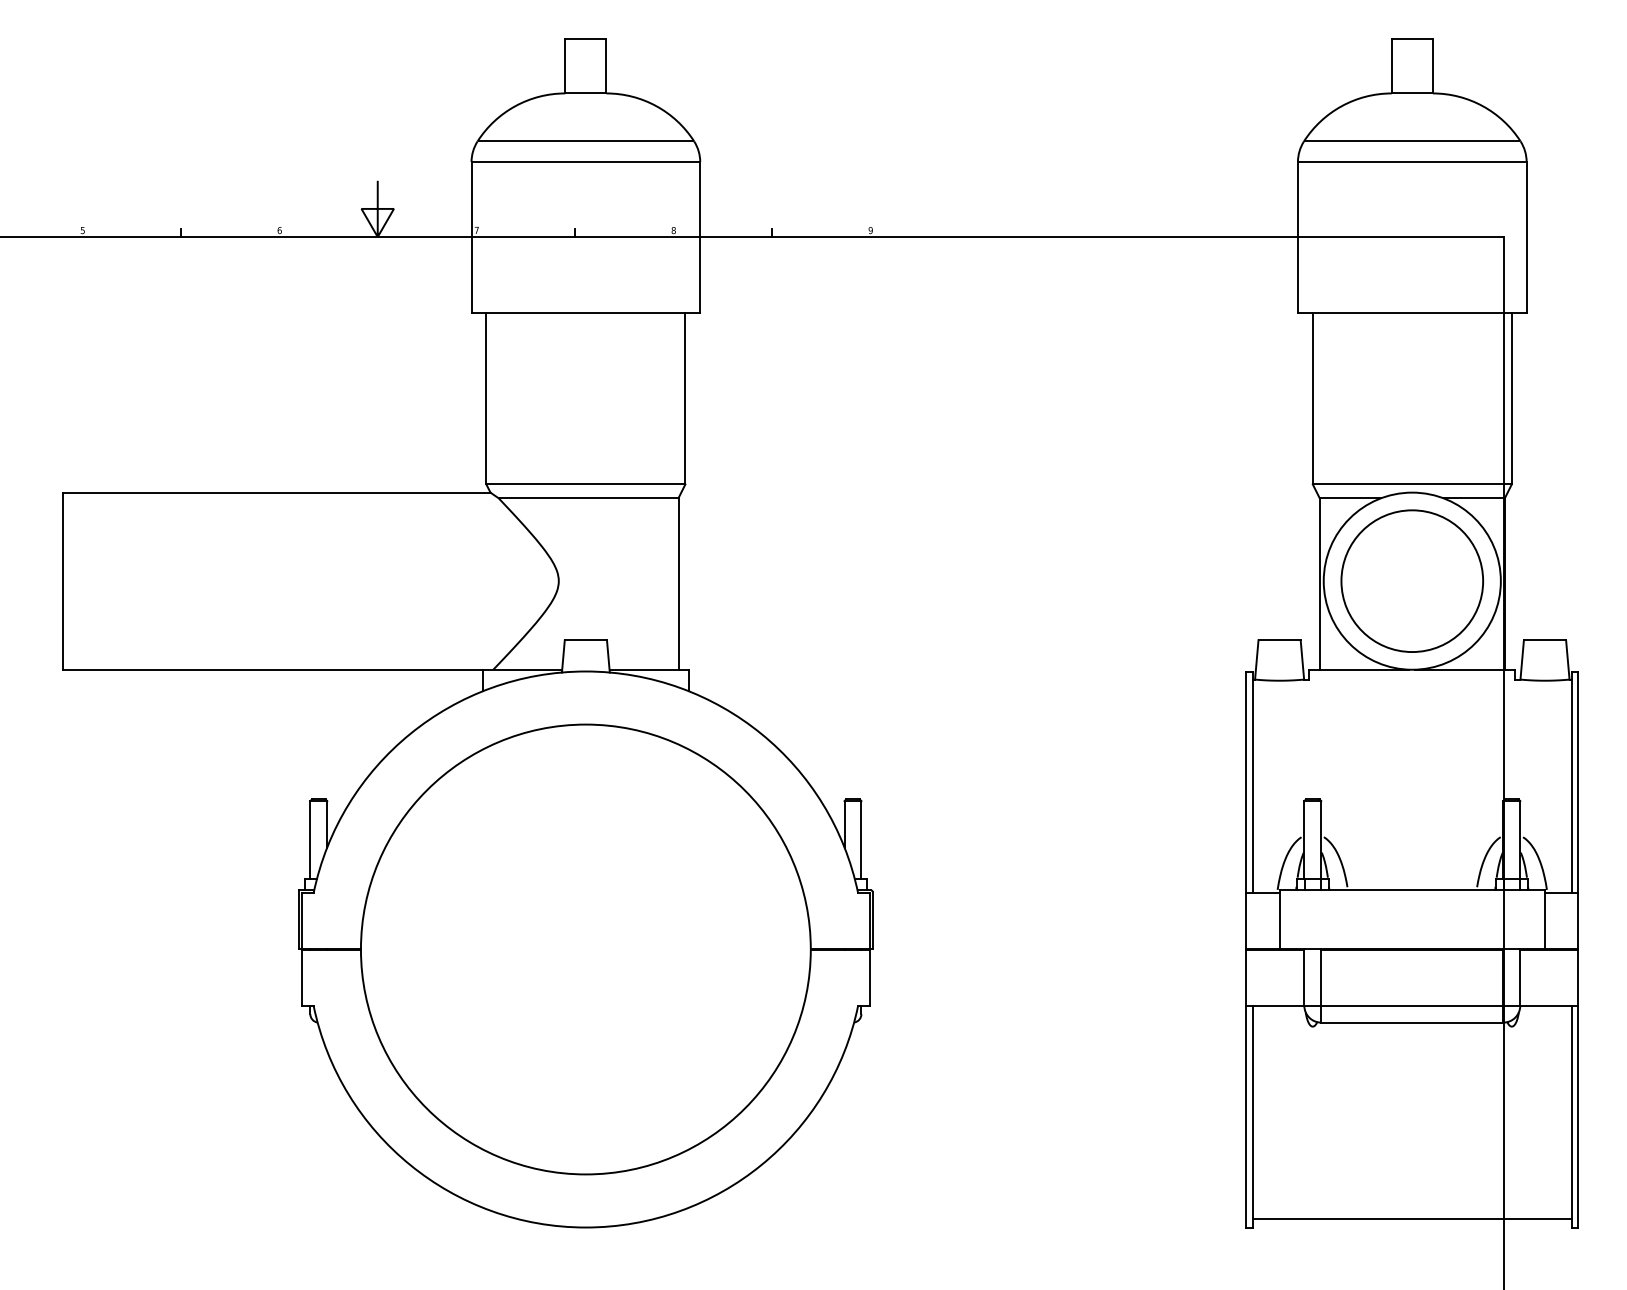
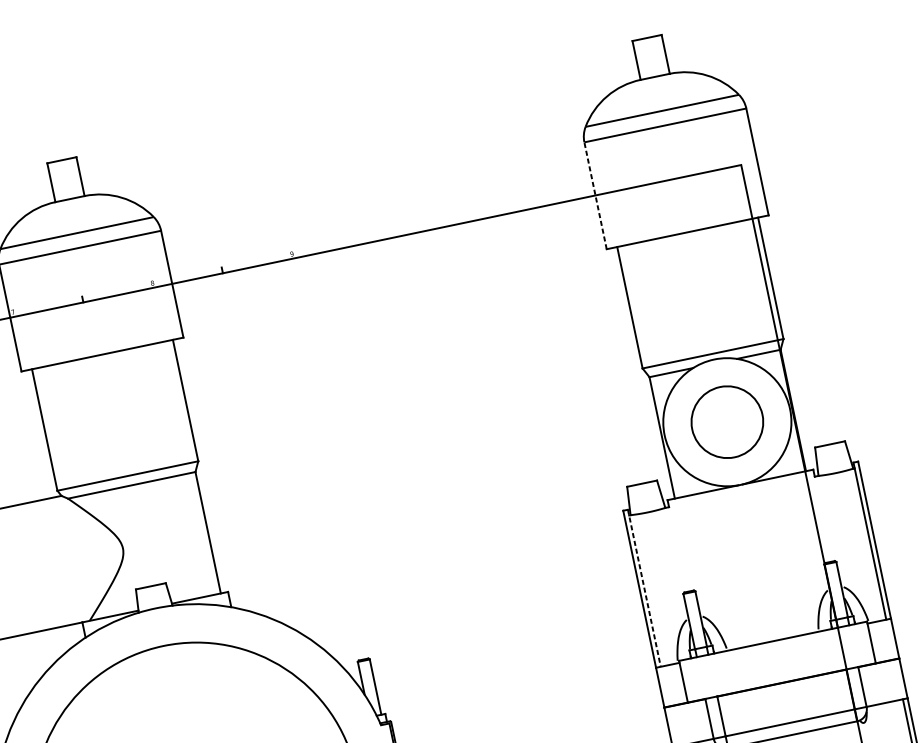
line: (1297, 237) -> (595, 195), solid -> dashed
circle: (1412, 580) -> (727, 421), size x0.7
line: (1253, 782) -> (644, 588), solid -> dashed

